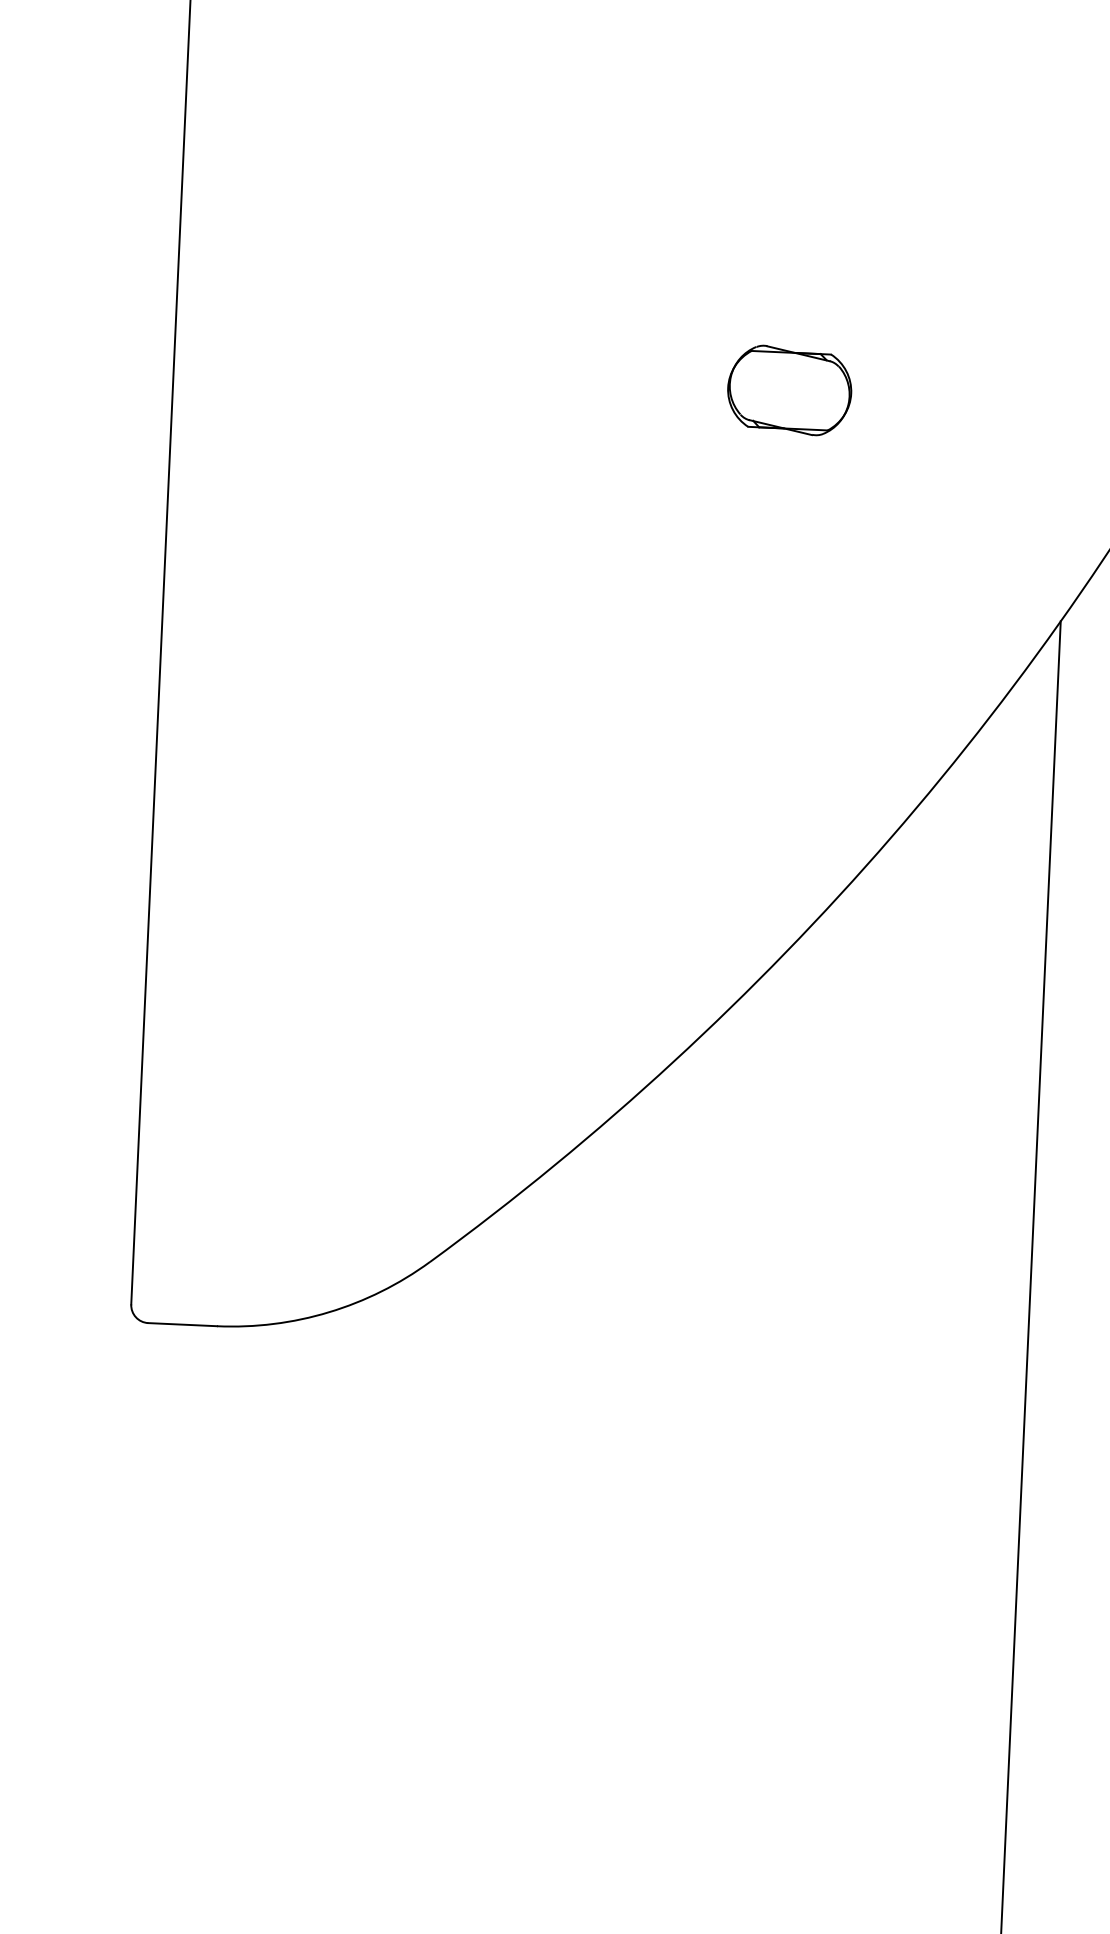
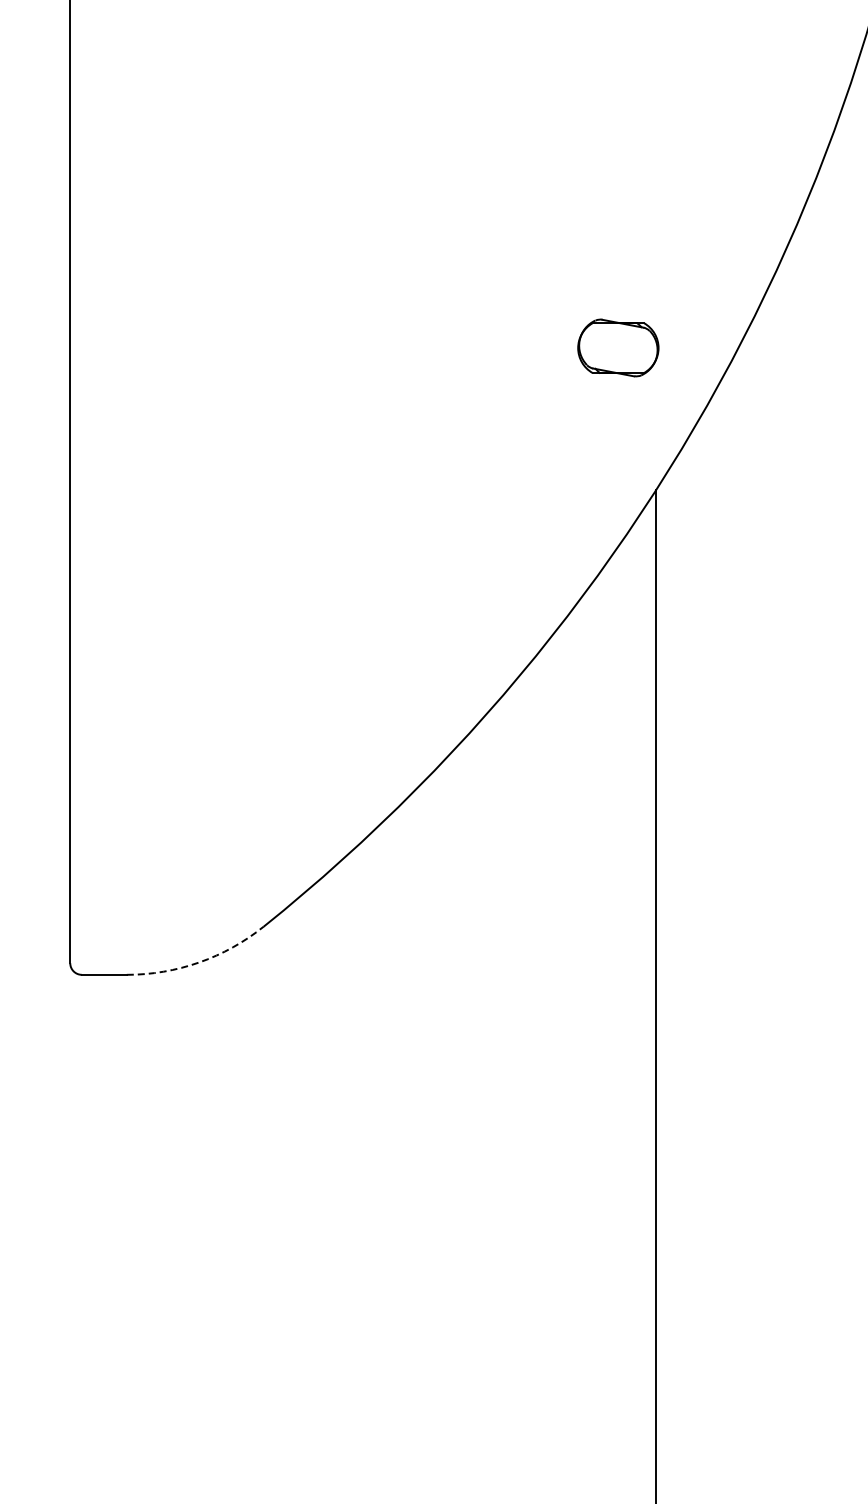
part: (789, 389) -> (618, 347), moved
arc: (329, 1312) -> (199, 962), solid -> dashed

